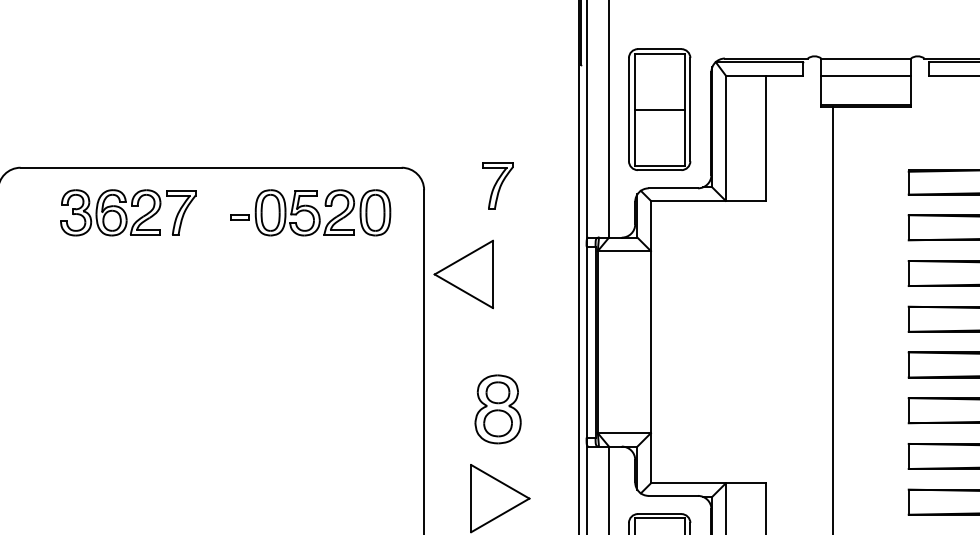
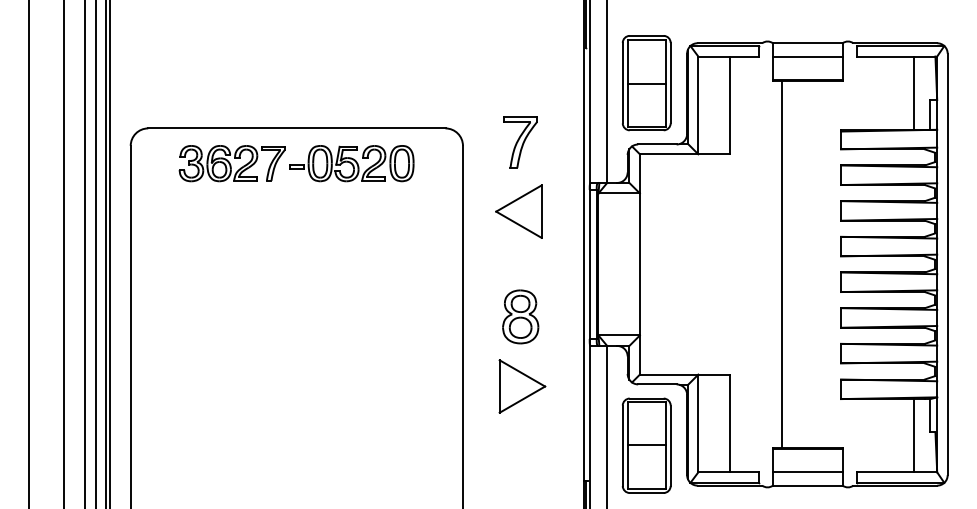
part: (497, 185) -> (520, 142), size x1.43
part: (310, 212) -> (351, 163), moved
part: (463, 274) -> (518, 211), moved

